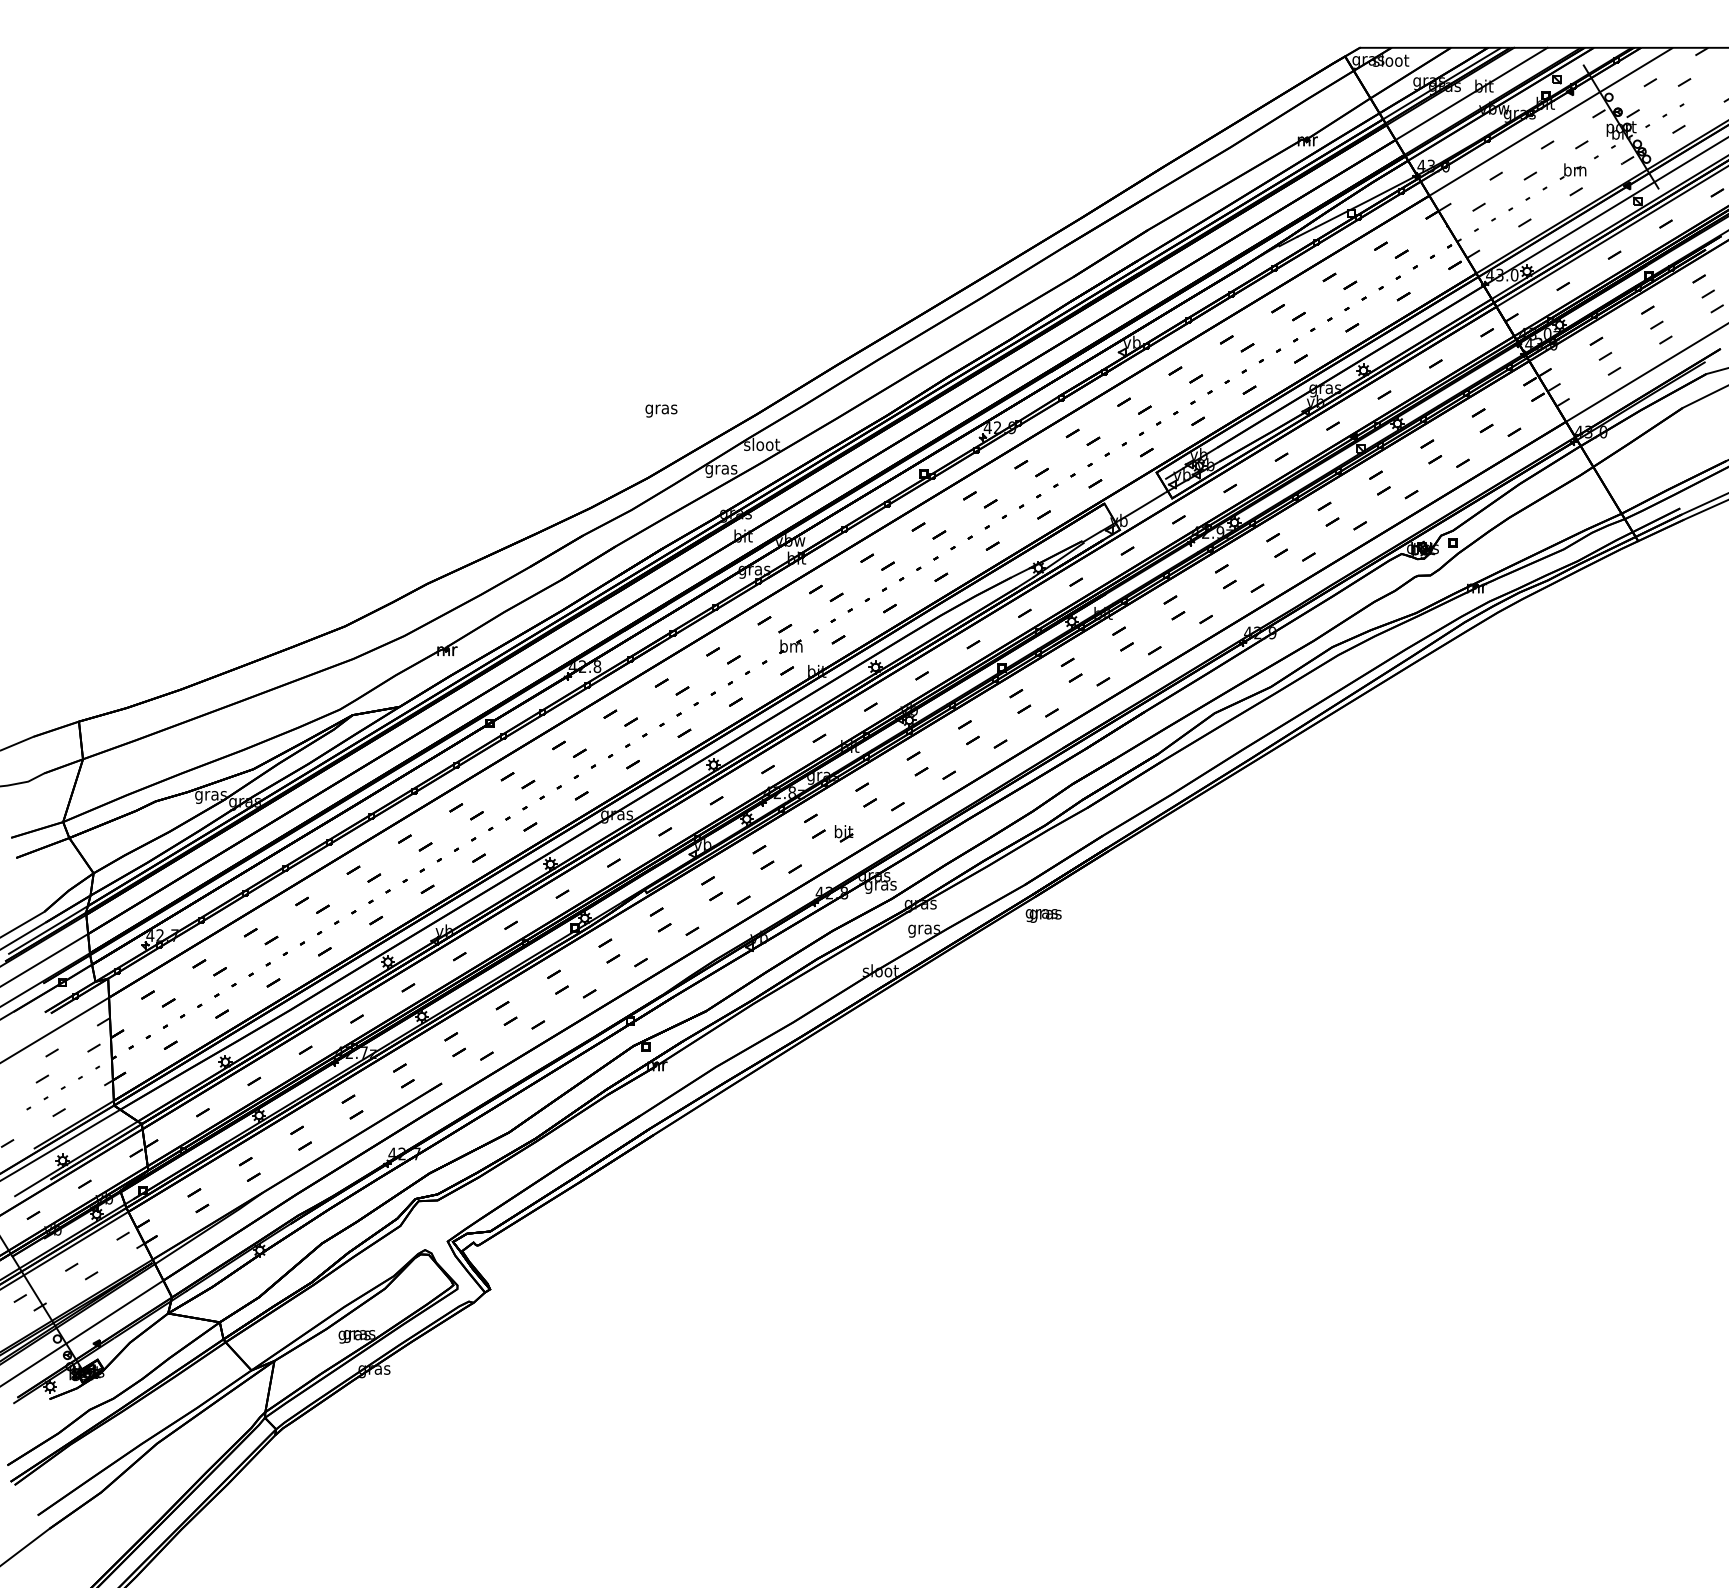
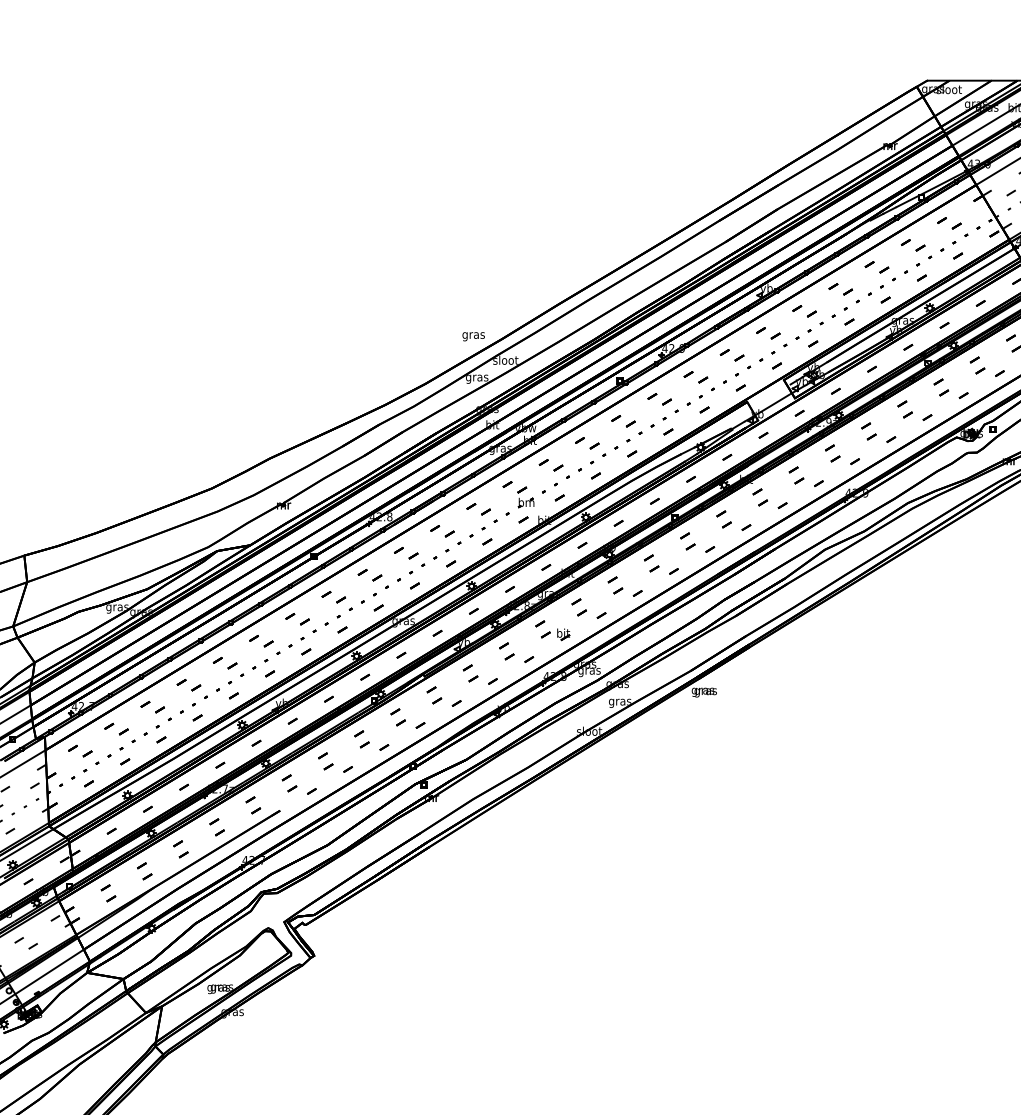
text: (661, 410) -> (473, 336), moved

